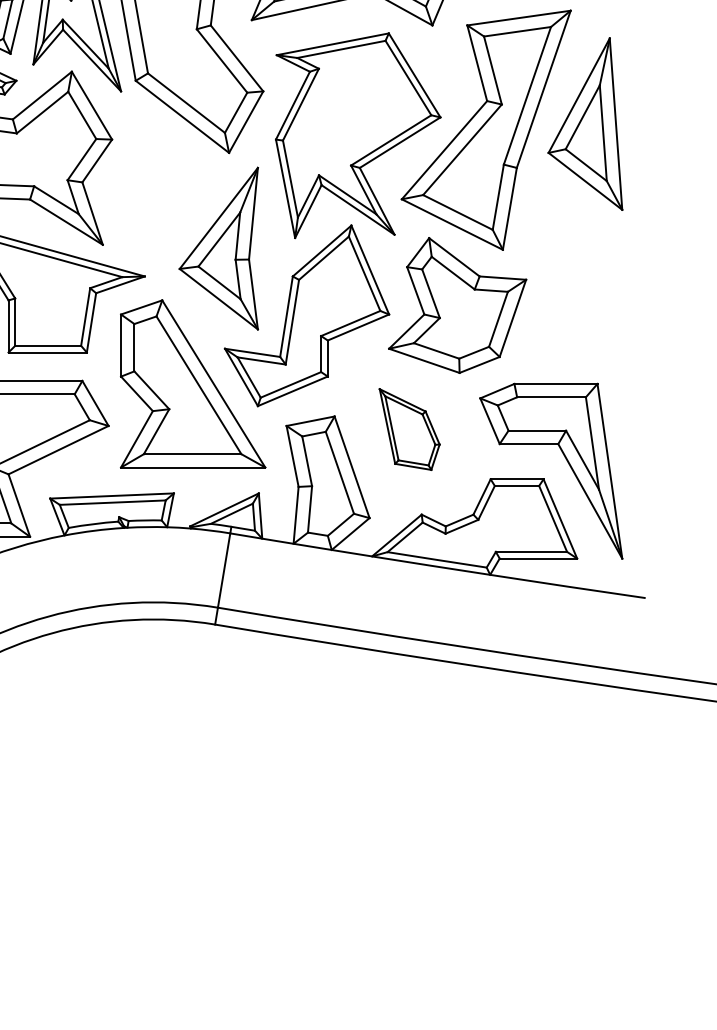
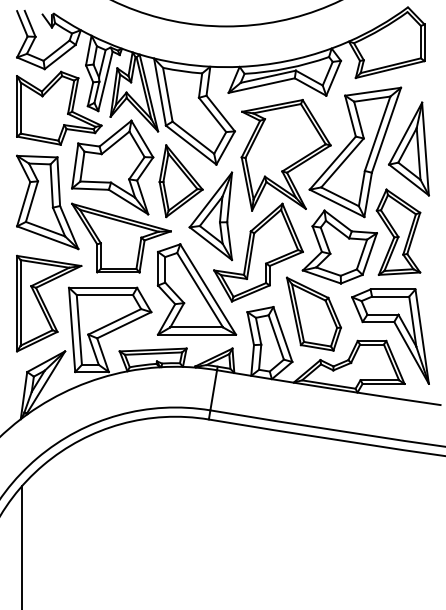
part: (162, 184) -> (180, 181), added
part: (566, 276) -> (398, 231), added
part: (408, 428) -> (313, 313), size x1.67

